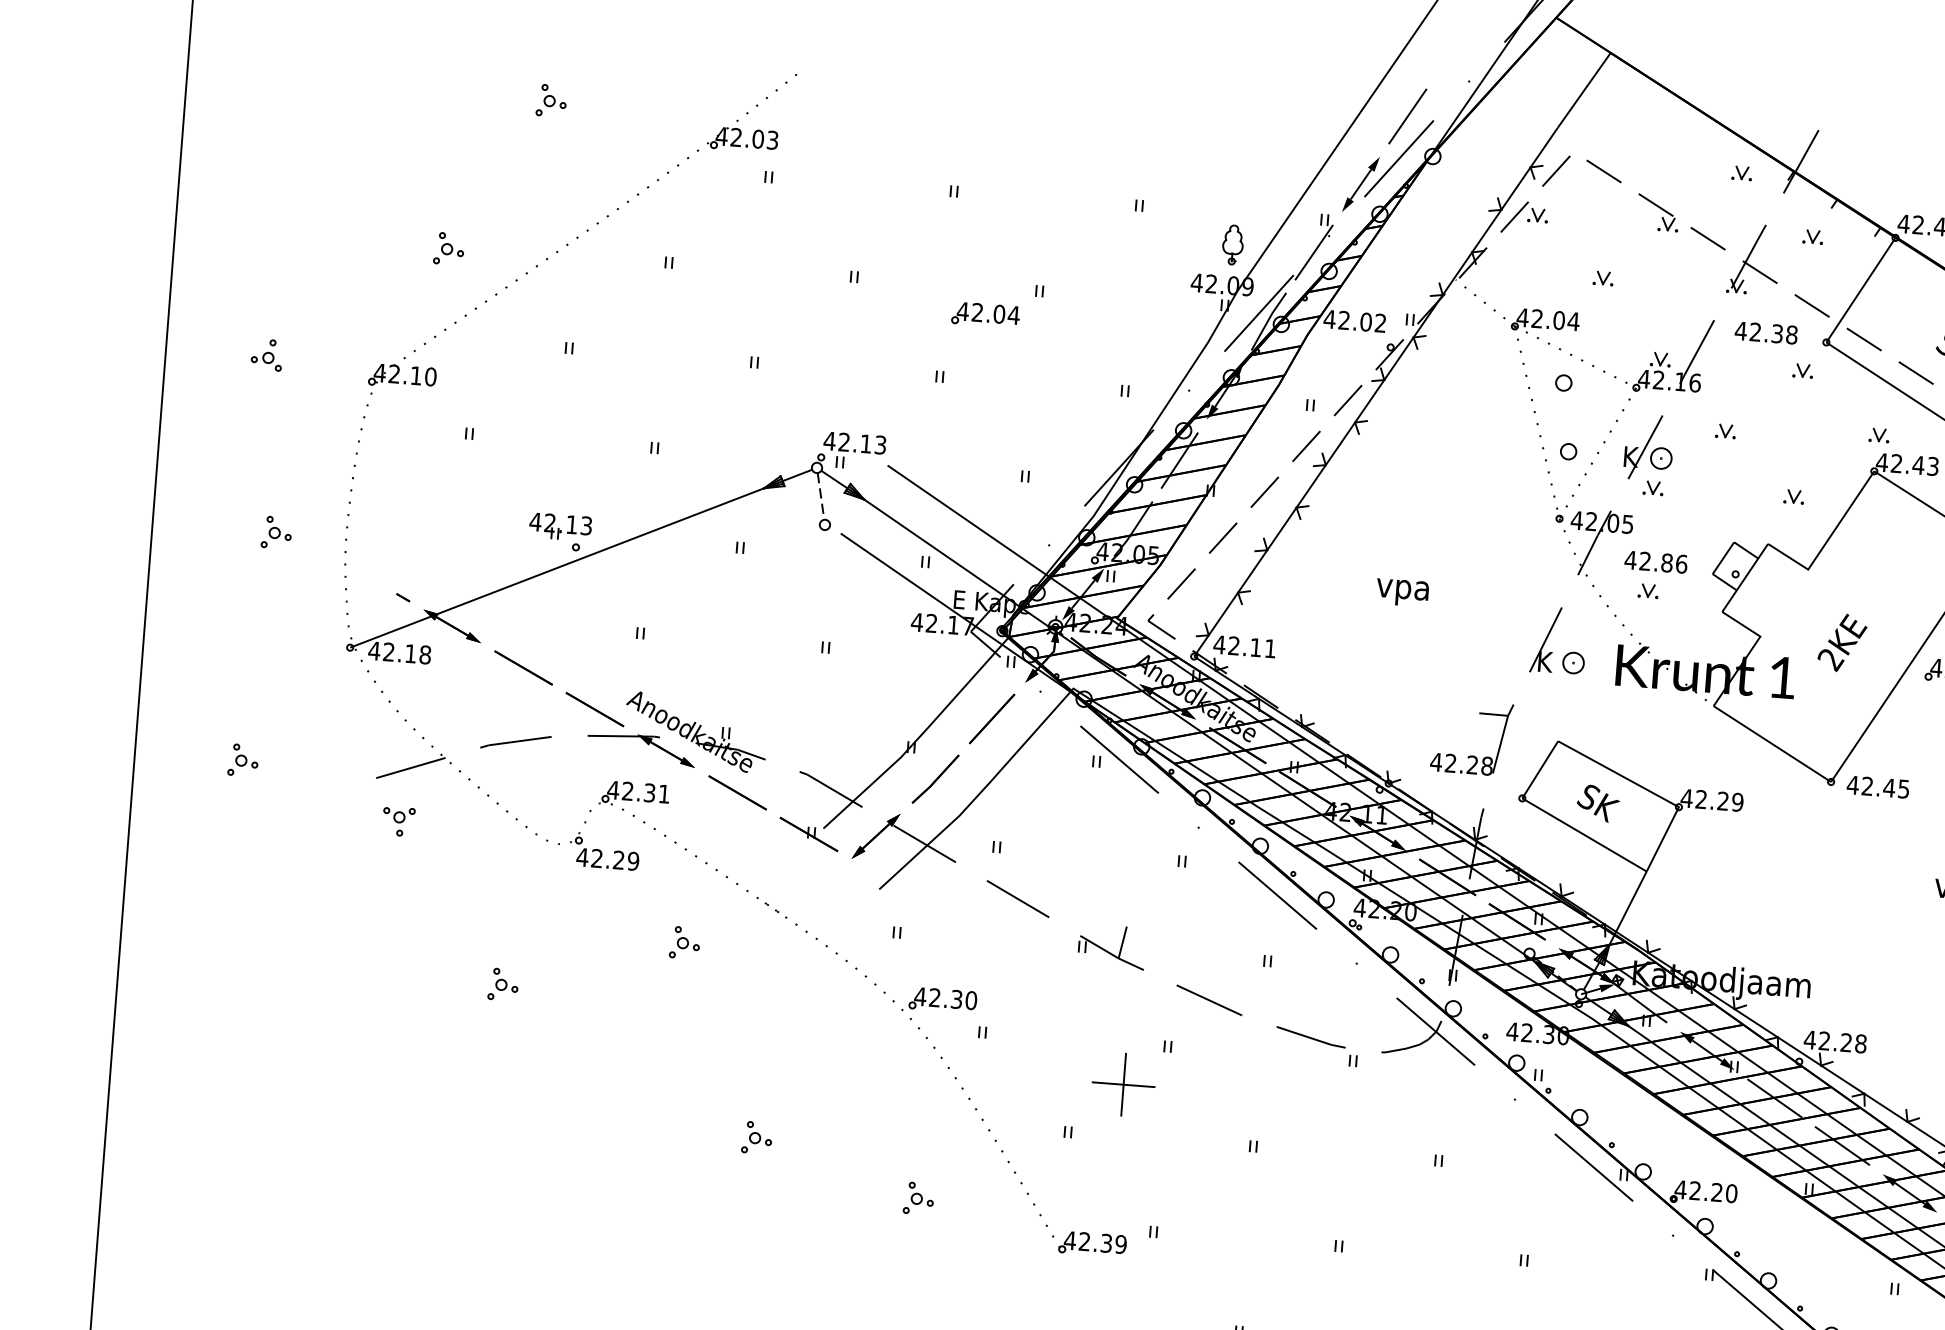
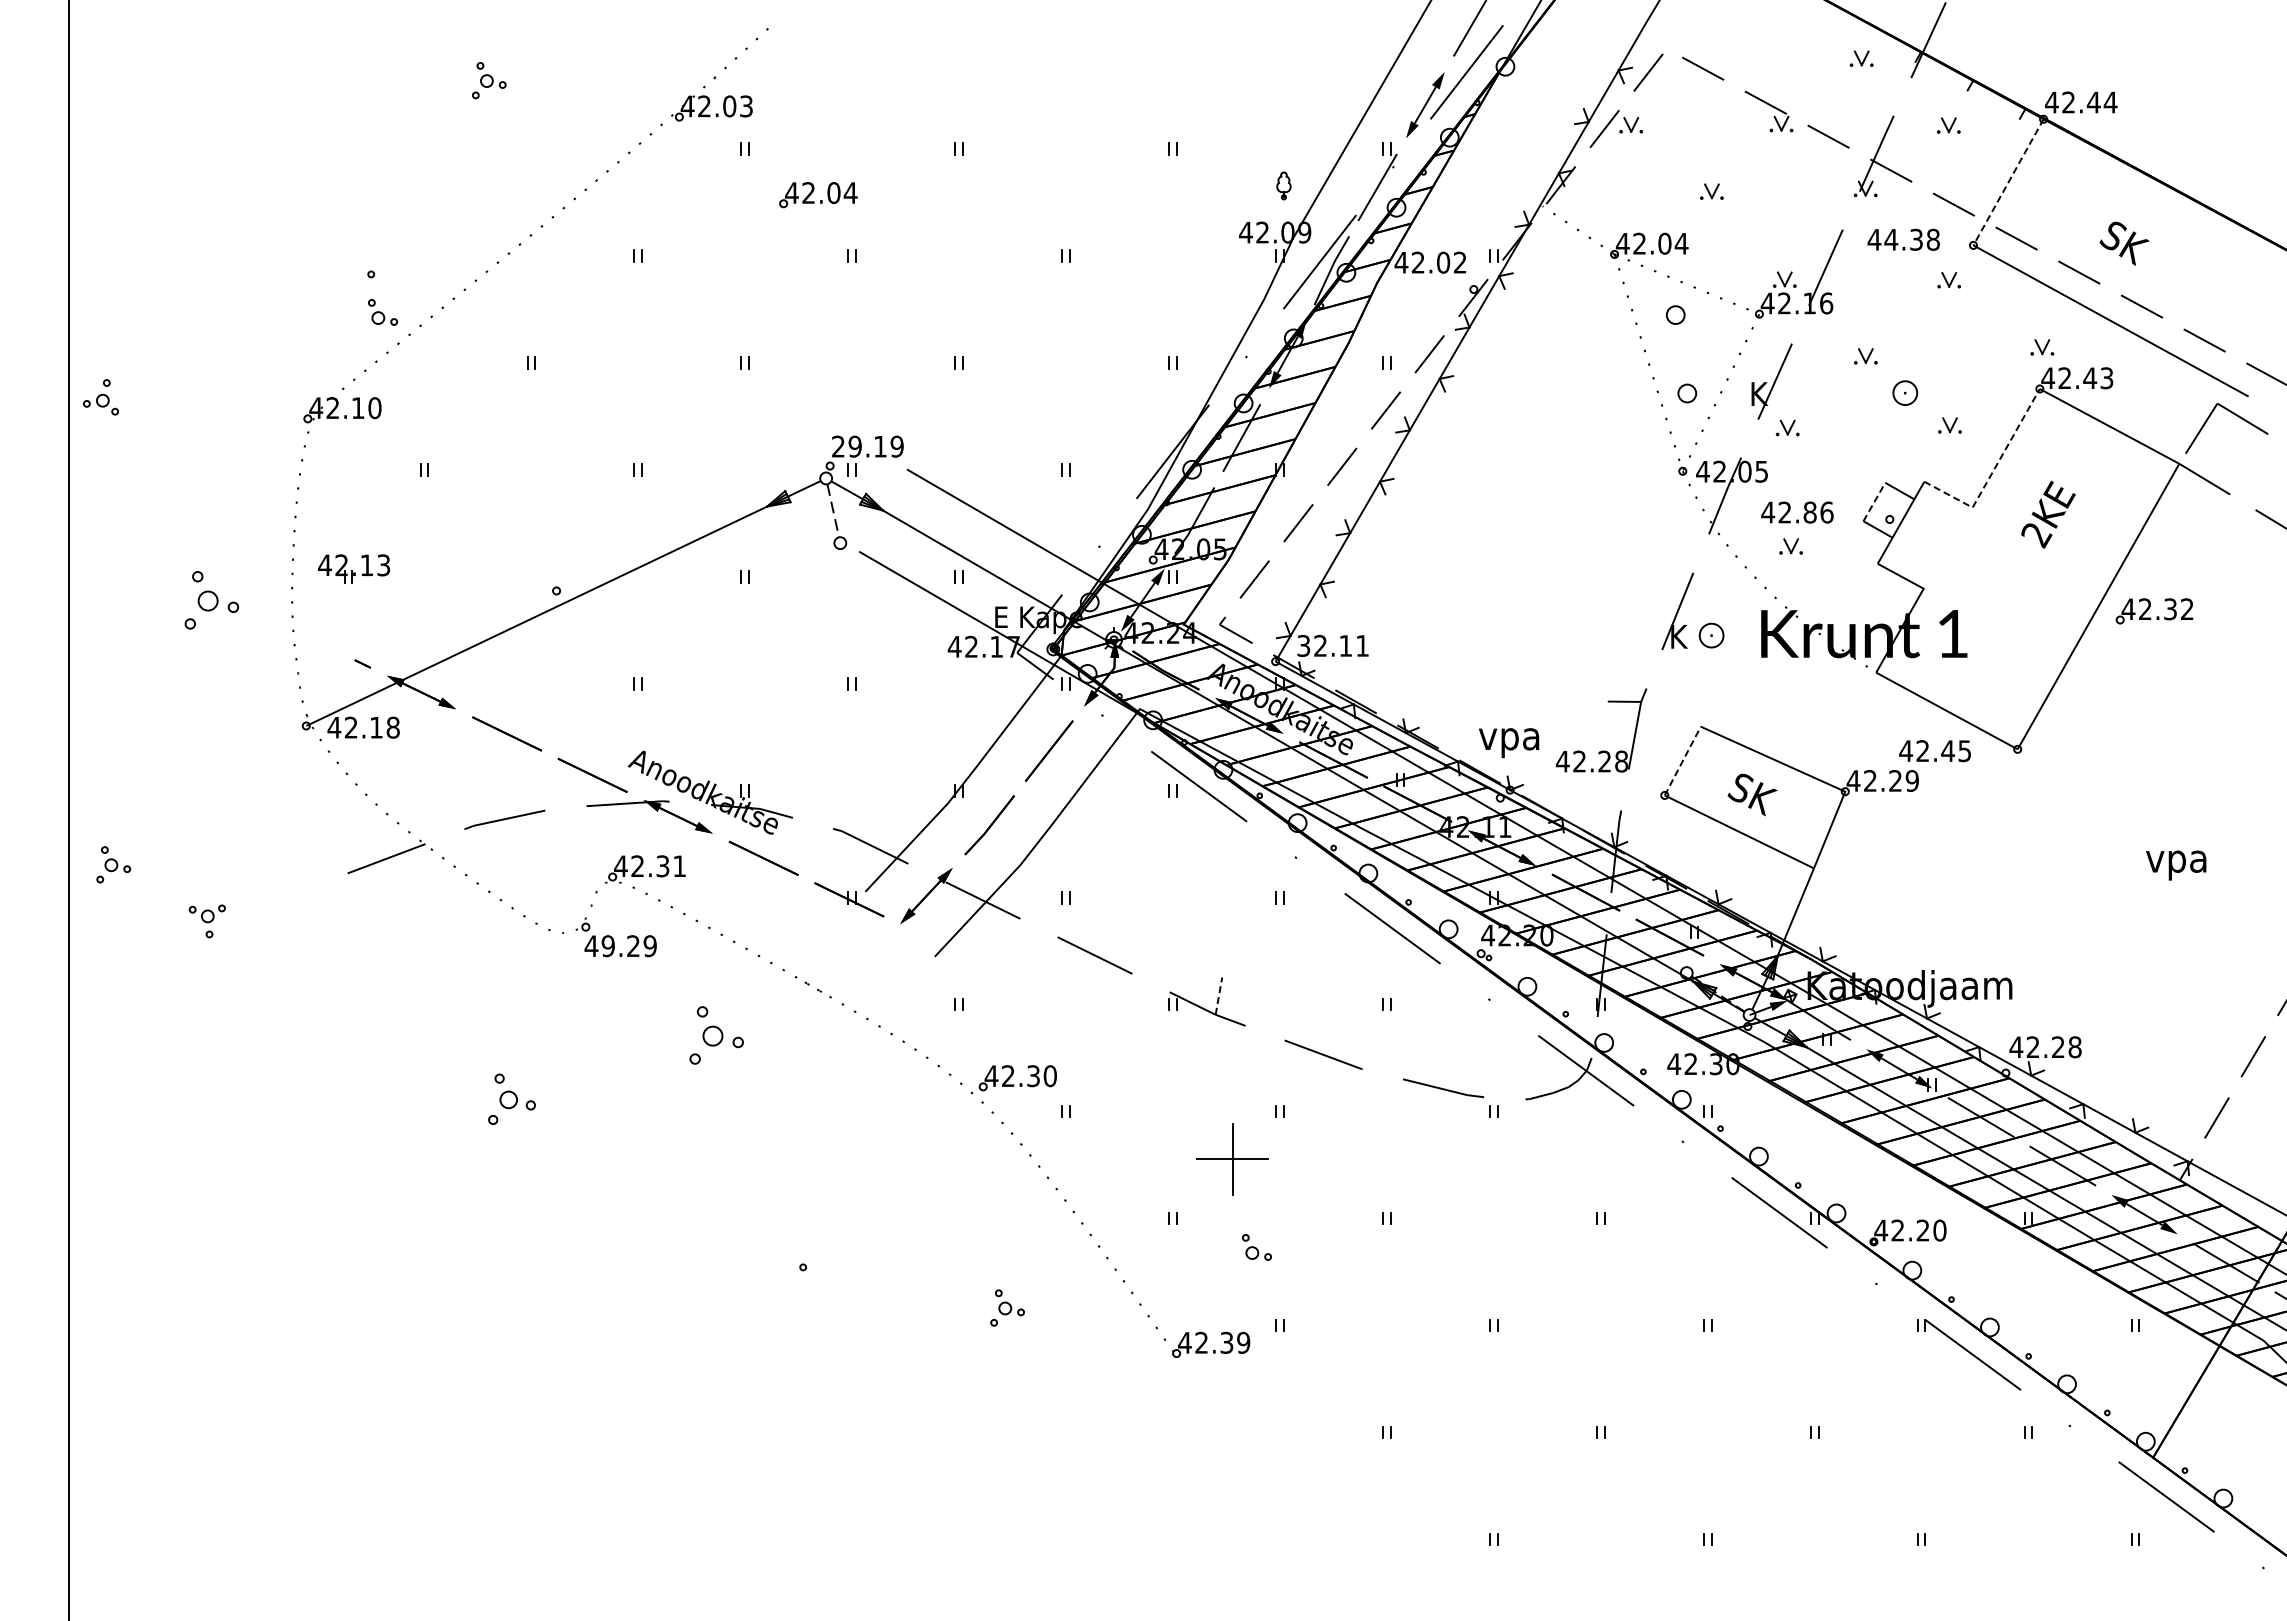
part: (451, 244) -> (382, 312), moved
part: (1232, 244) -> (1283, 185), size x0.6
line: (1860, 290) -> (2008, 182), solid -> dashed
part: (985, 315) -> (818, 195), moved
text: (1755, 331) -> (1891, 239), 42.38 -> 44.38
part: (266, 355) -> (100, 397), moved
text: (854, 442) -> (867, 446), 42.13 -> 29.19
part: (1661, 458) -> (1905, 392), moved
part: (560, 526) -> (354, 568), moved
part: (276, 532) -> (211, 600), size x1.6
line: (1827, 540) -> (1992, 472), solid -> dashed
line: (1723, 557) -> (1874, 501), solid -> dashed
text: (1402, 593) -> (1509, 743), moved
text: (1842, 642) -> (2048, 514), moved
text: (1219, 644) -> (1303, 645), 42.11 -> 32.11
part: (243, 760) -> (113, 864), moved
line: (1539, 770) -> (1682, 761), solid -> dashed
text: (1877, 787) -> (1934, 751), moved
part: (397, 821) -> (206, 921), moved
text: (596, 858) -> (607, 946), 42.29 -> 49.29
part: (684, 942) -> (716, 1034), size x1.6
line: (1122, 942) -> (1218, 996), solid -> dashed
part: (503, 984) -> (511, 1098), size x1.4
part: (759, 1133) -> (1256, 1247), moved

